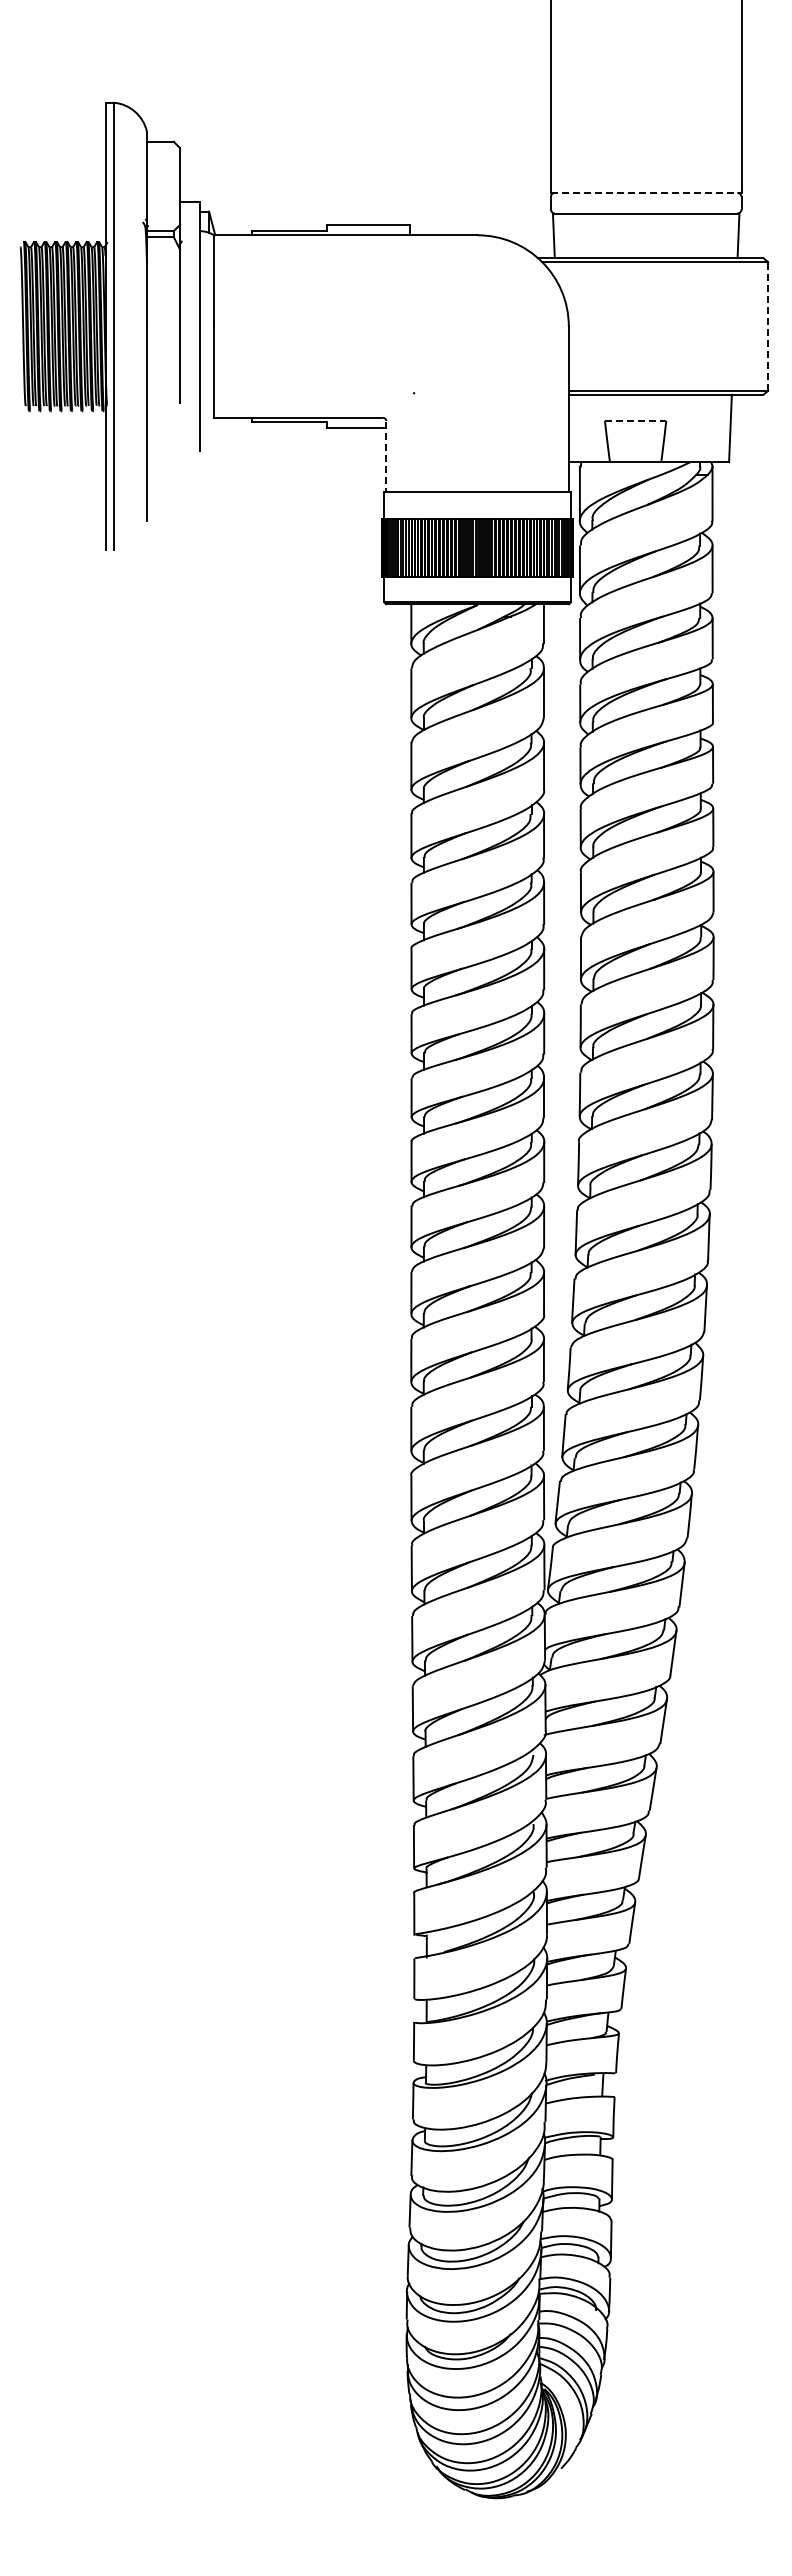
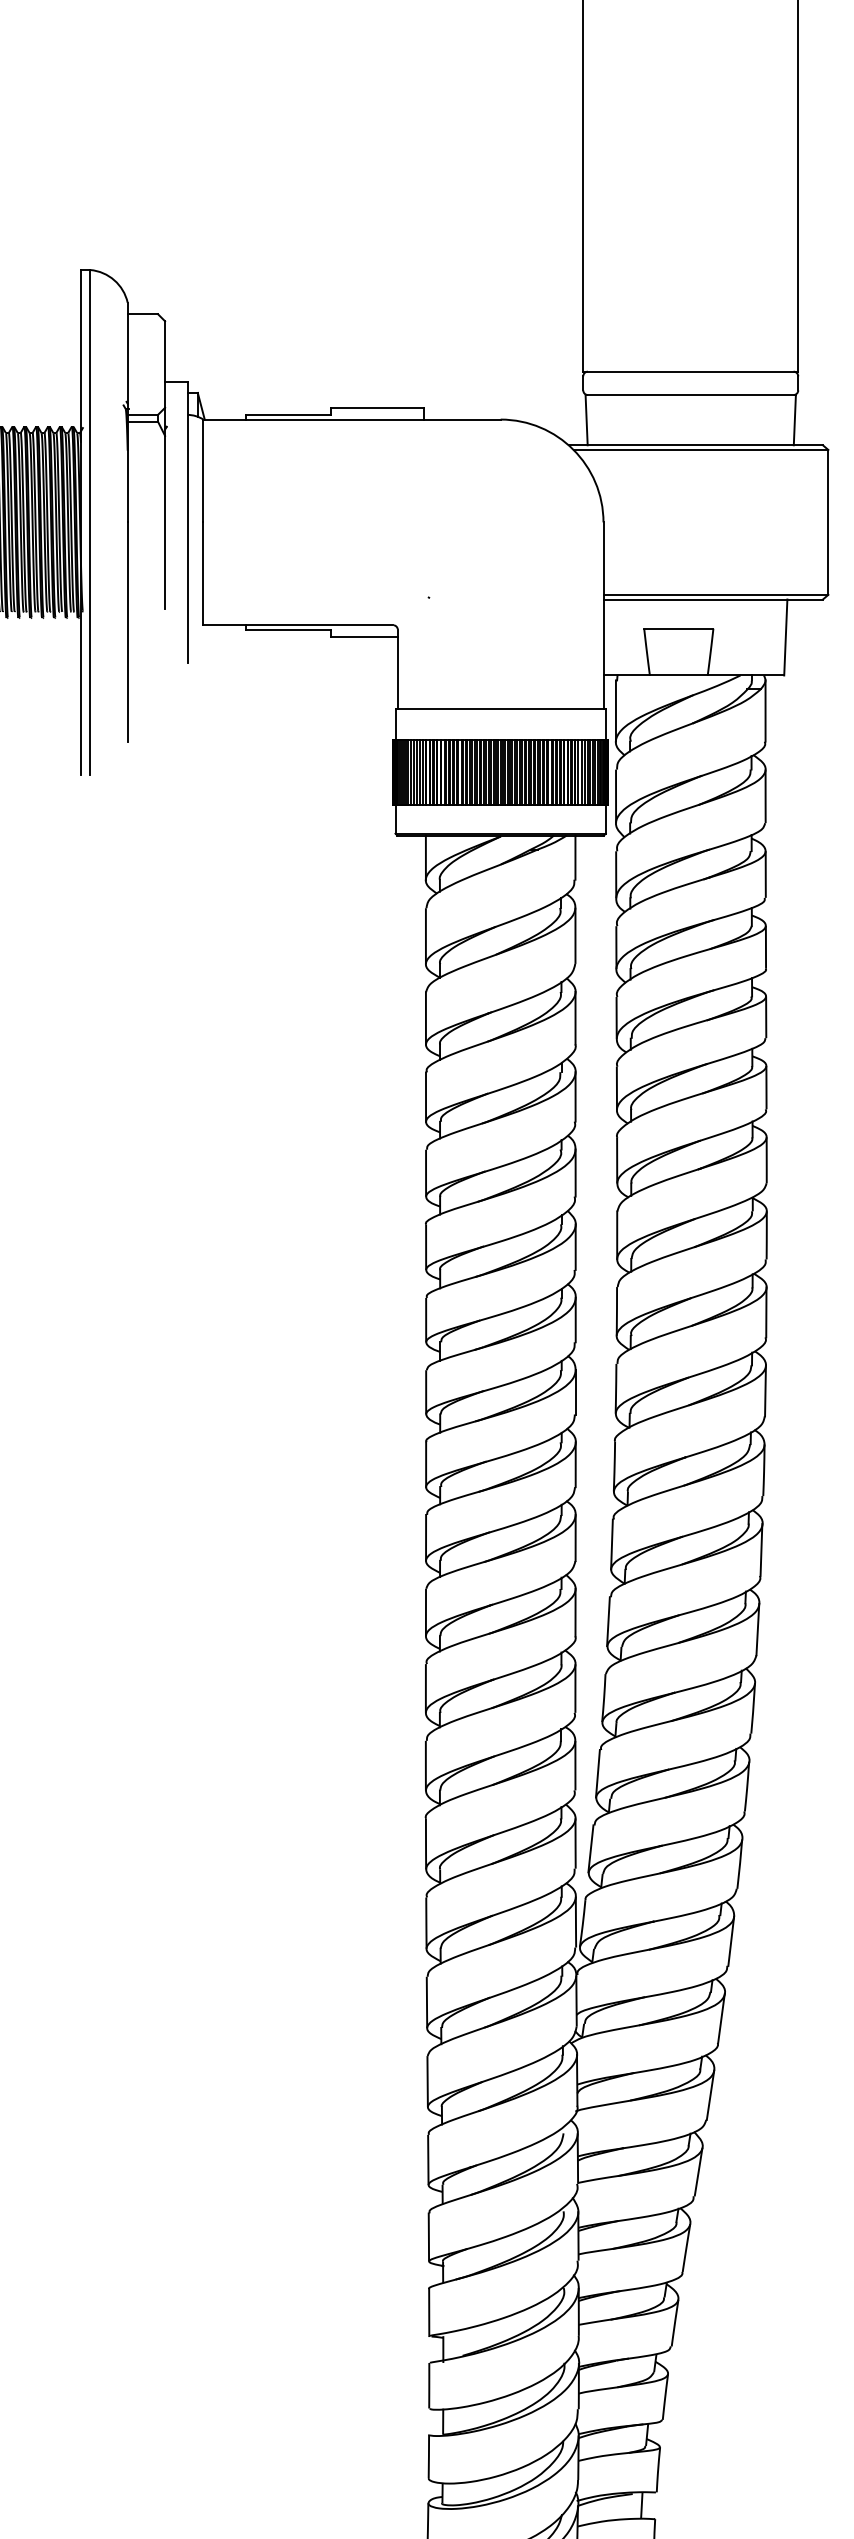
line: (646, 192) -> (691, 371), dashed -> solid
line: (768, 325) -> (828, 521), dashed -> solid
line: (635, 420) -> (678, 628), dashed -> solid
line: (386, 457) -> (397, 670), dashed -> solid

